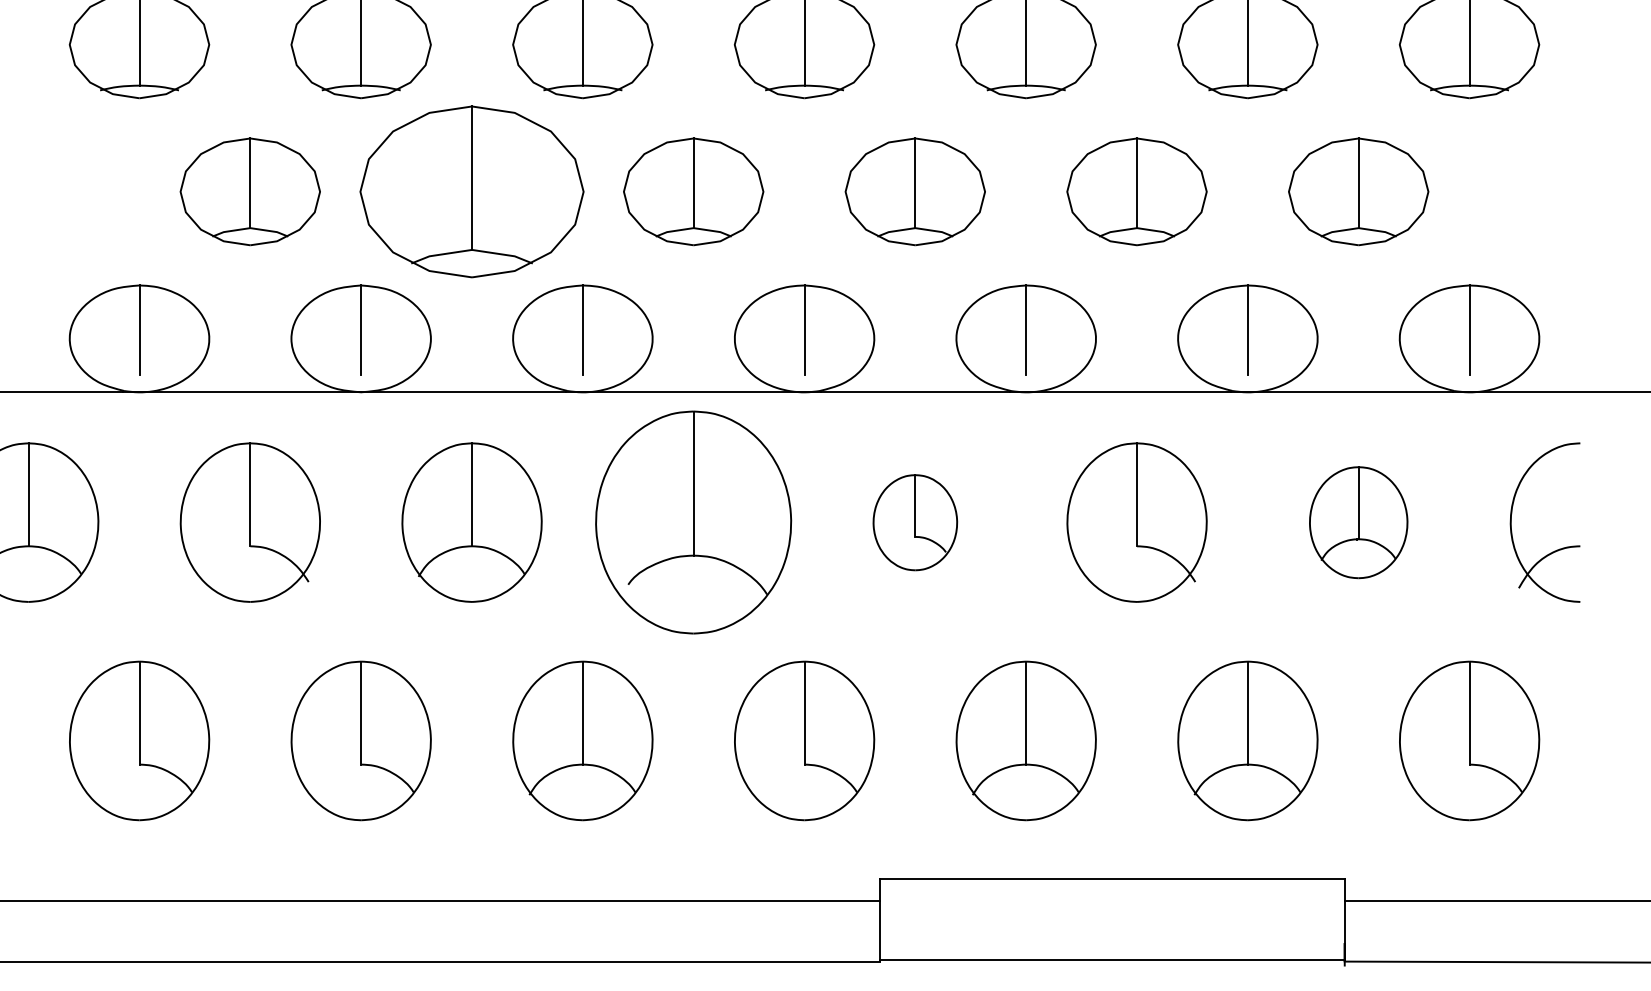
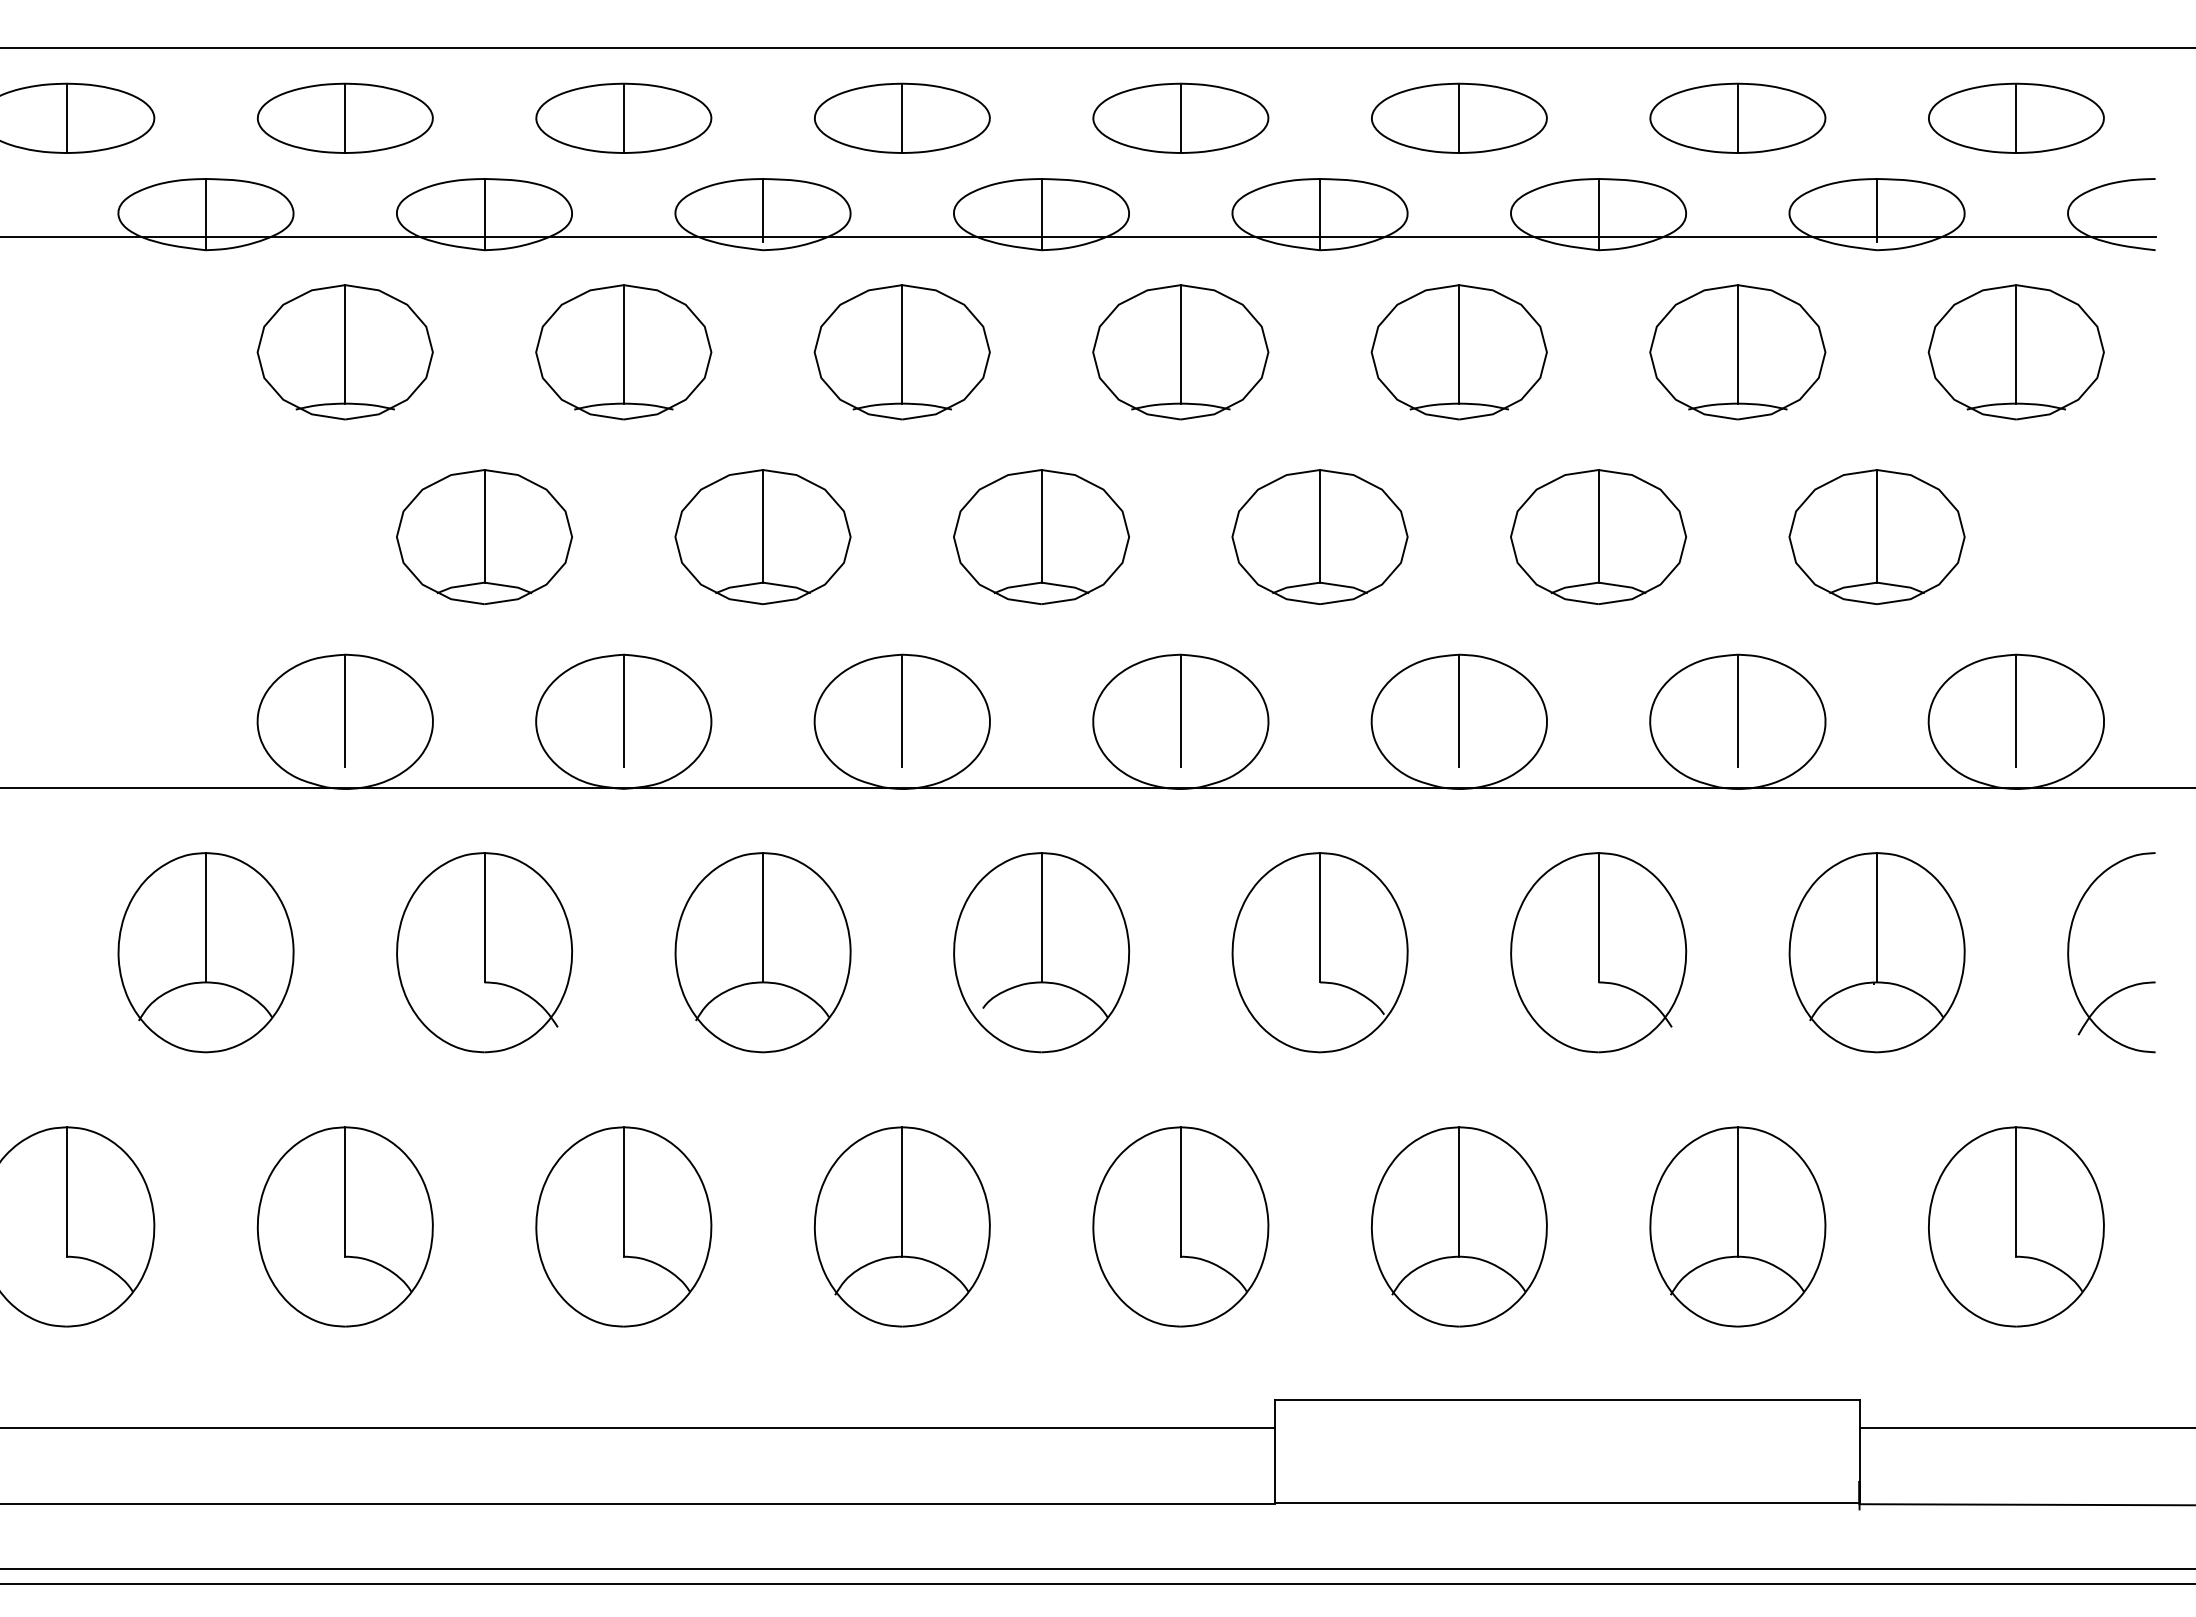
part: (471, 191) -> (762, 536), size x0.62
part: (693, 522) -> (1041, 952), size x0.71
part: (914, 522) -> (1319, 952), size x1.67
part: (1358, 522) -> (1876, 952), size x1.43

